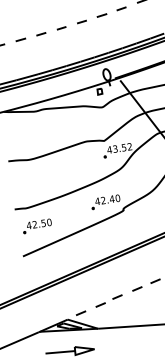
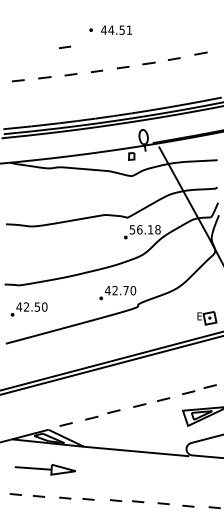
line: (33, 13) -> (65, 47), added
text: (119, 148) -> (144, 229), 43.52 -> 56.18
text: (112, 199) -> (126, 290), 42.40 -> 42.70

